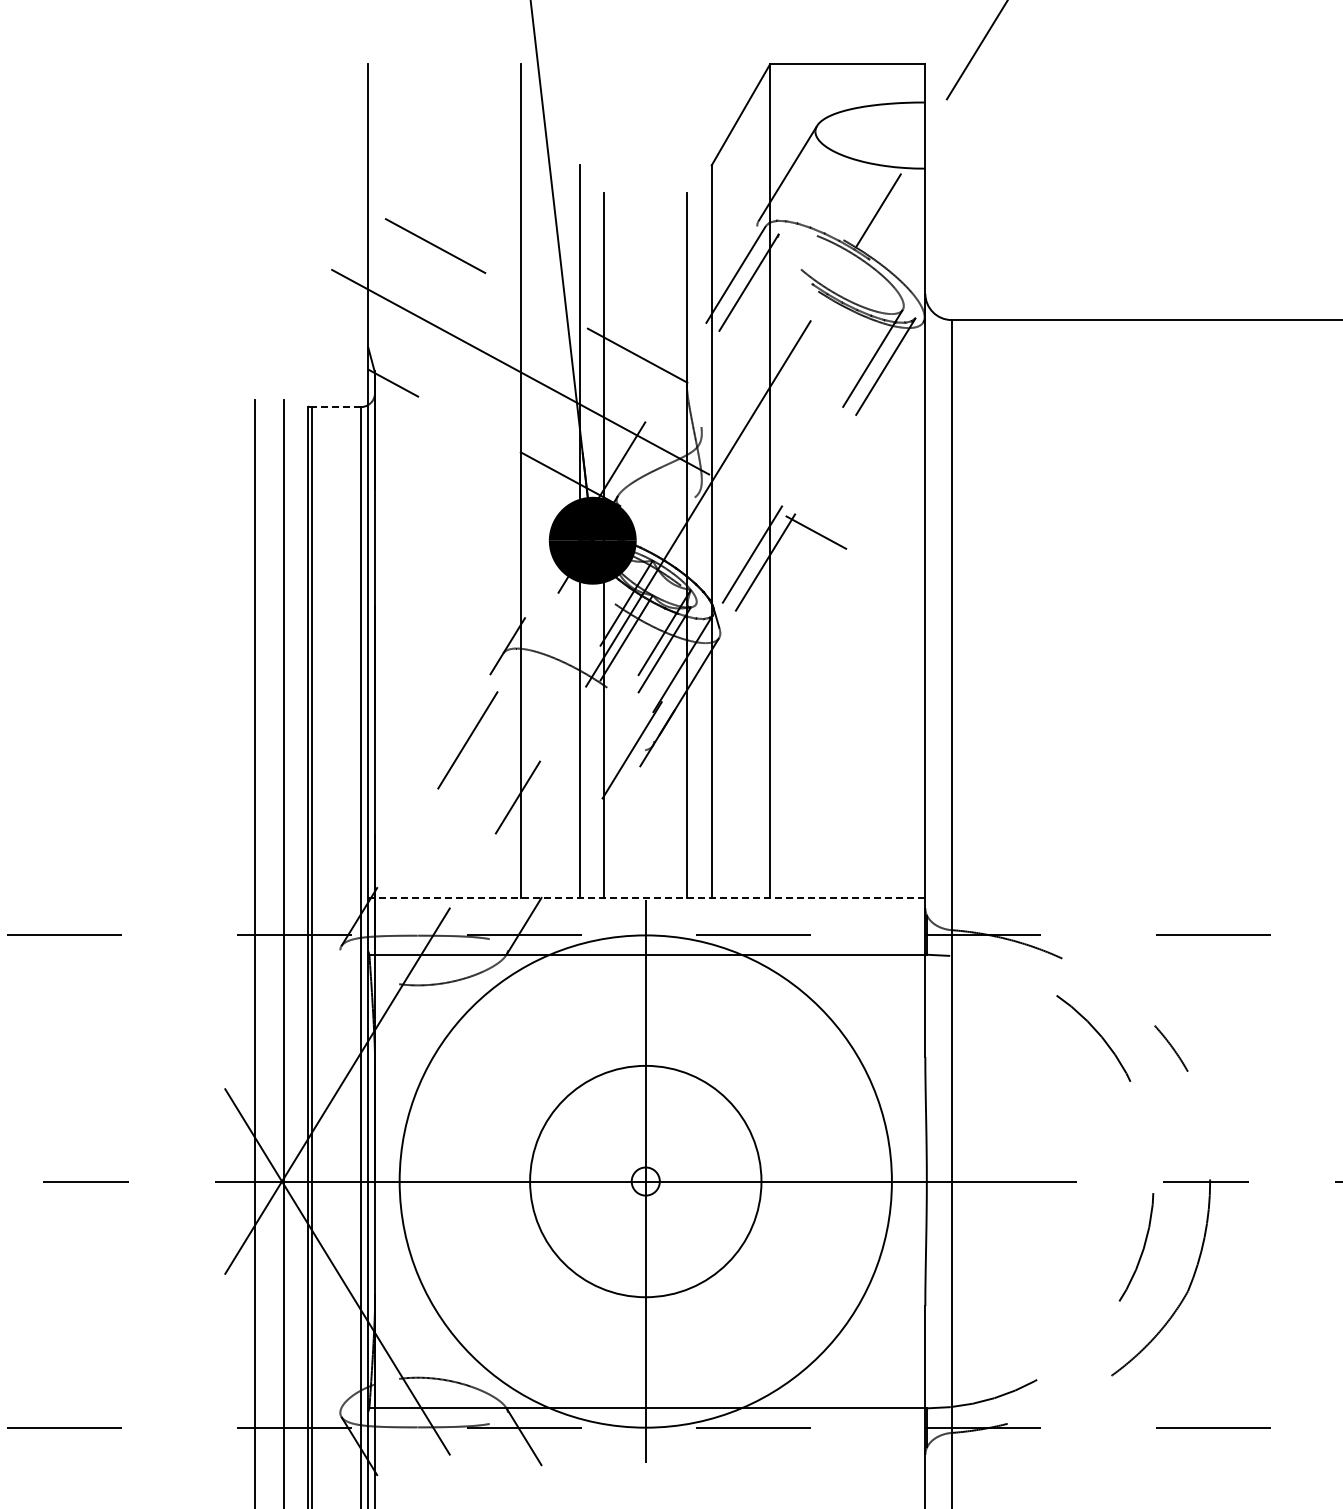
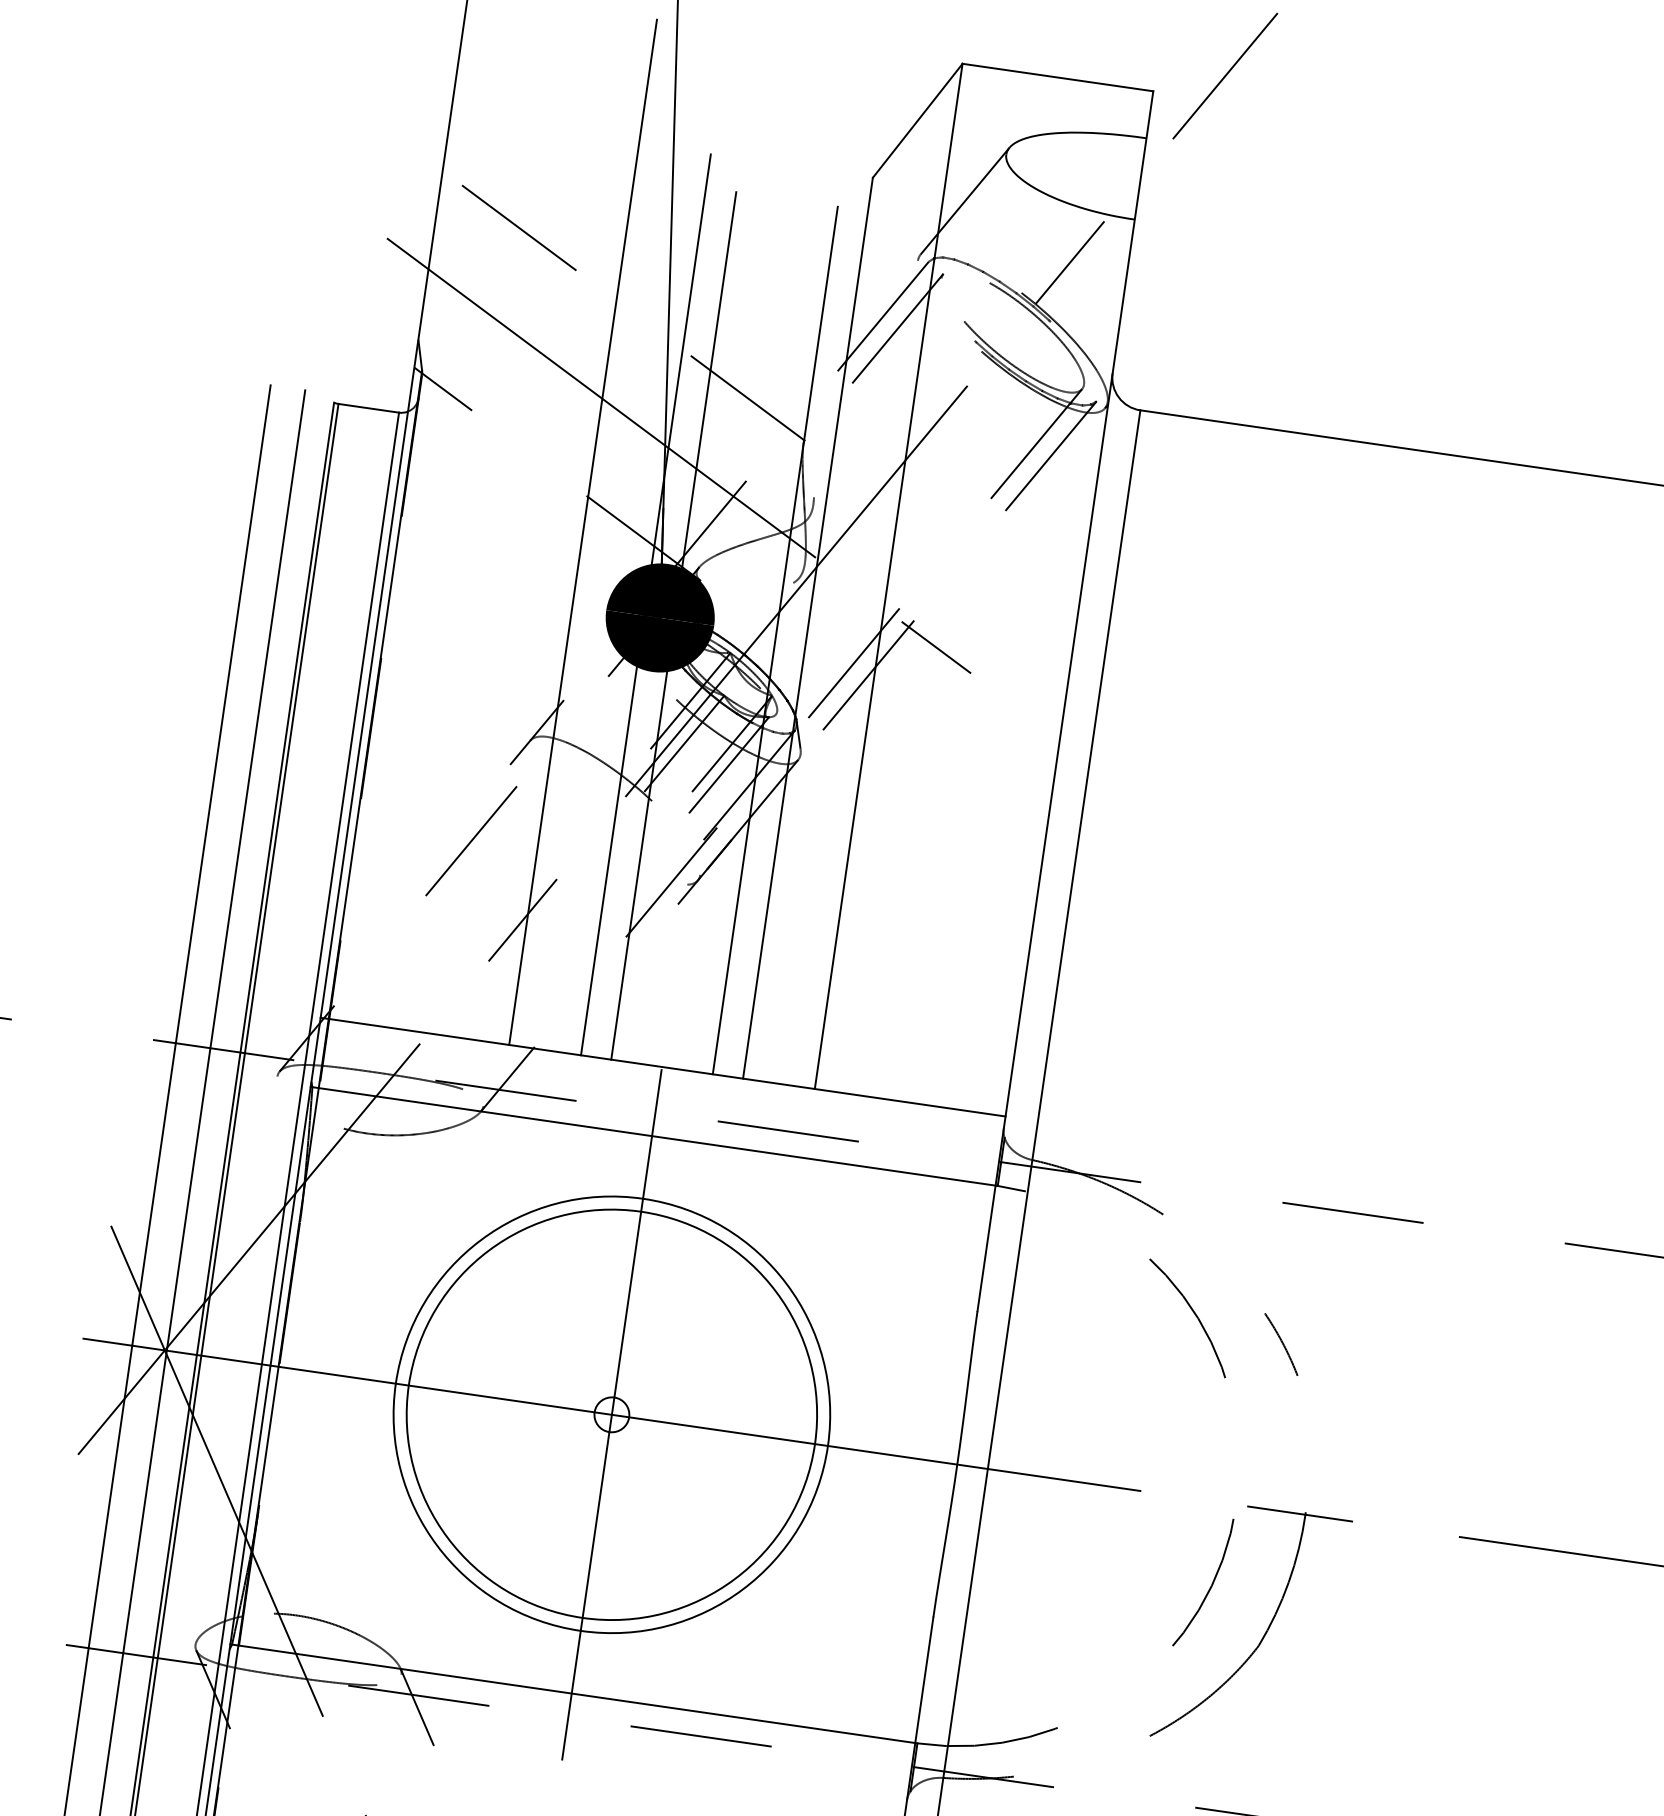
line: (336, 407) -> (368, 408), dashed -> solid
line: (646, 898) -> (662, 1067), dashed -> solid
circle: (645, 1181) -> (611, 1414), size x0.71
circle: (645, 1181) -> (611, 1414), size x1.43

